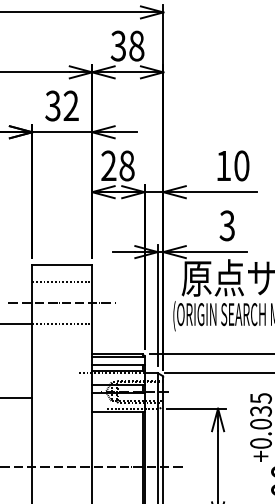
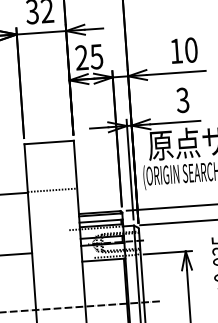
text: (126, 165) -> (96, 56), 28 -> 25
line: (62, 282) -> (50, 156), removed
line: (62, 302) -> (51, 172), removed

